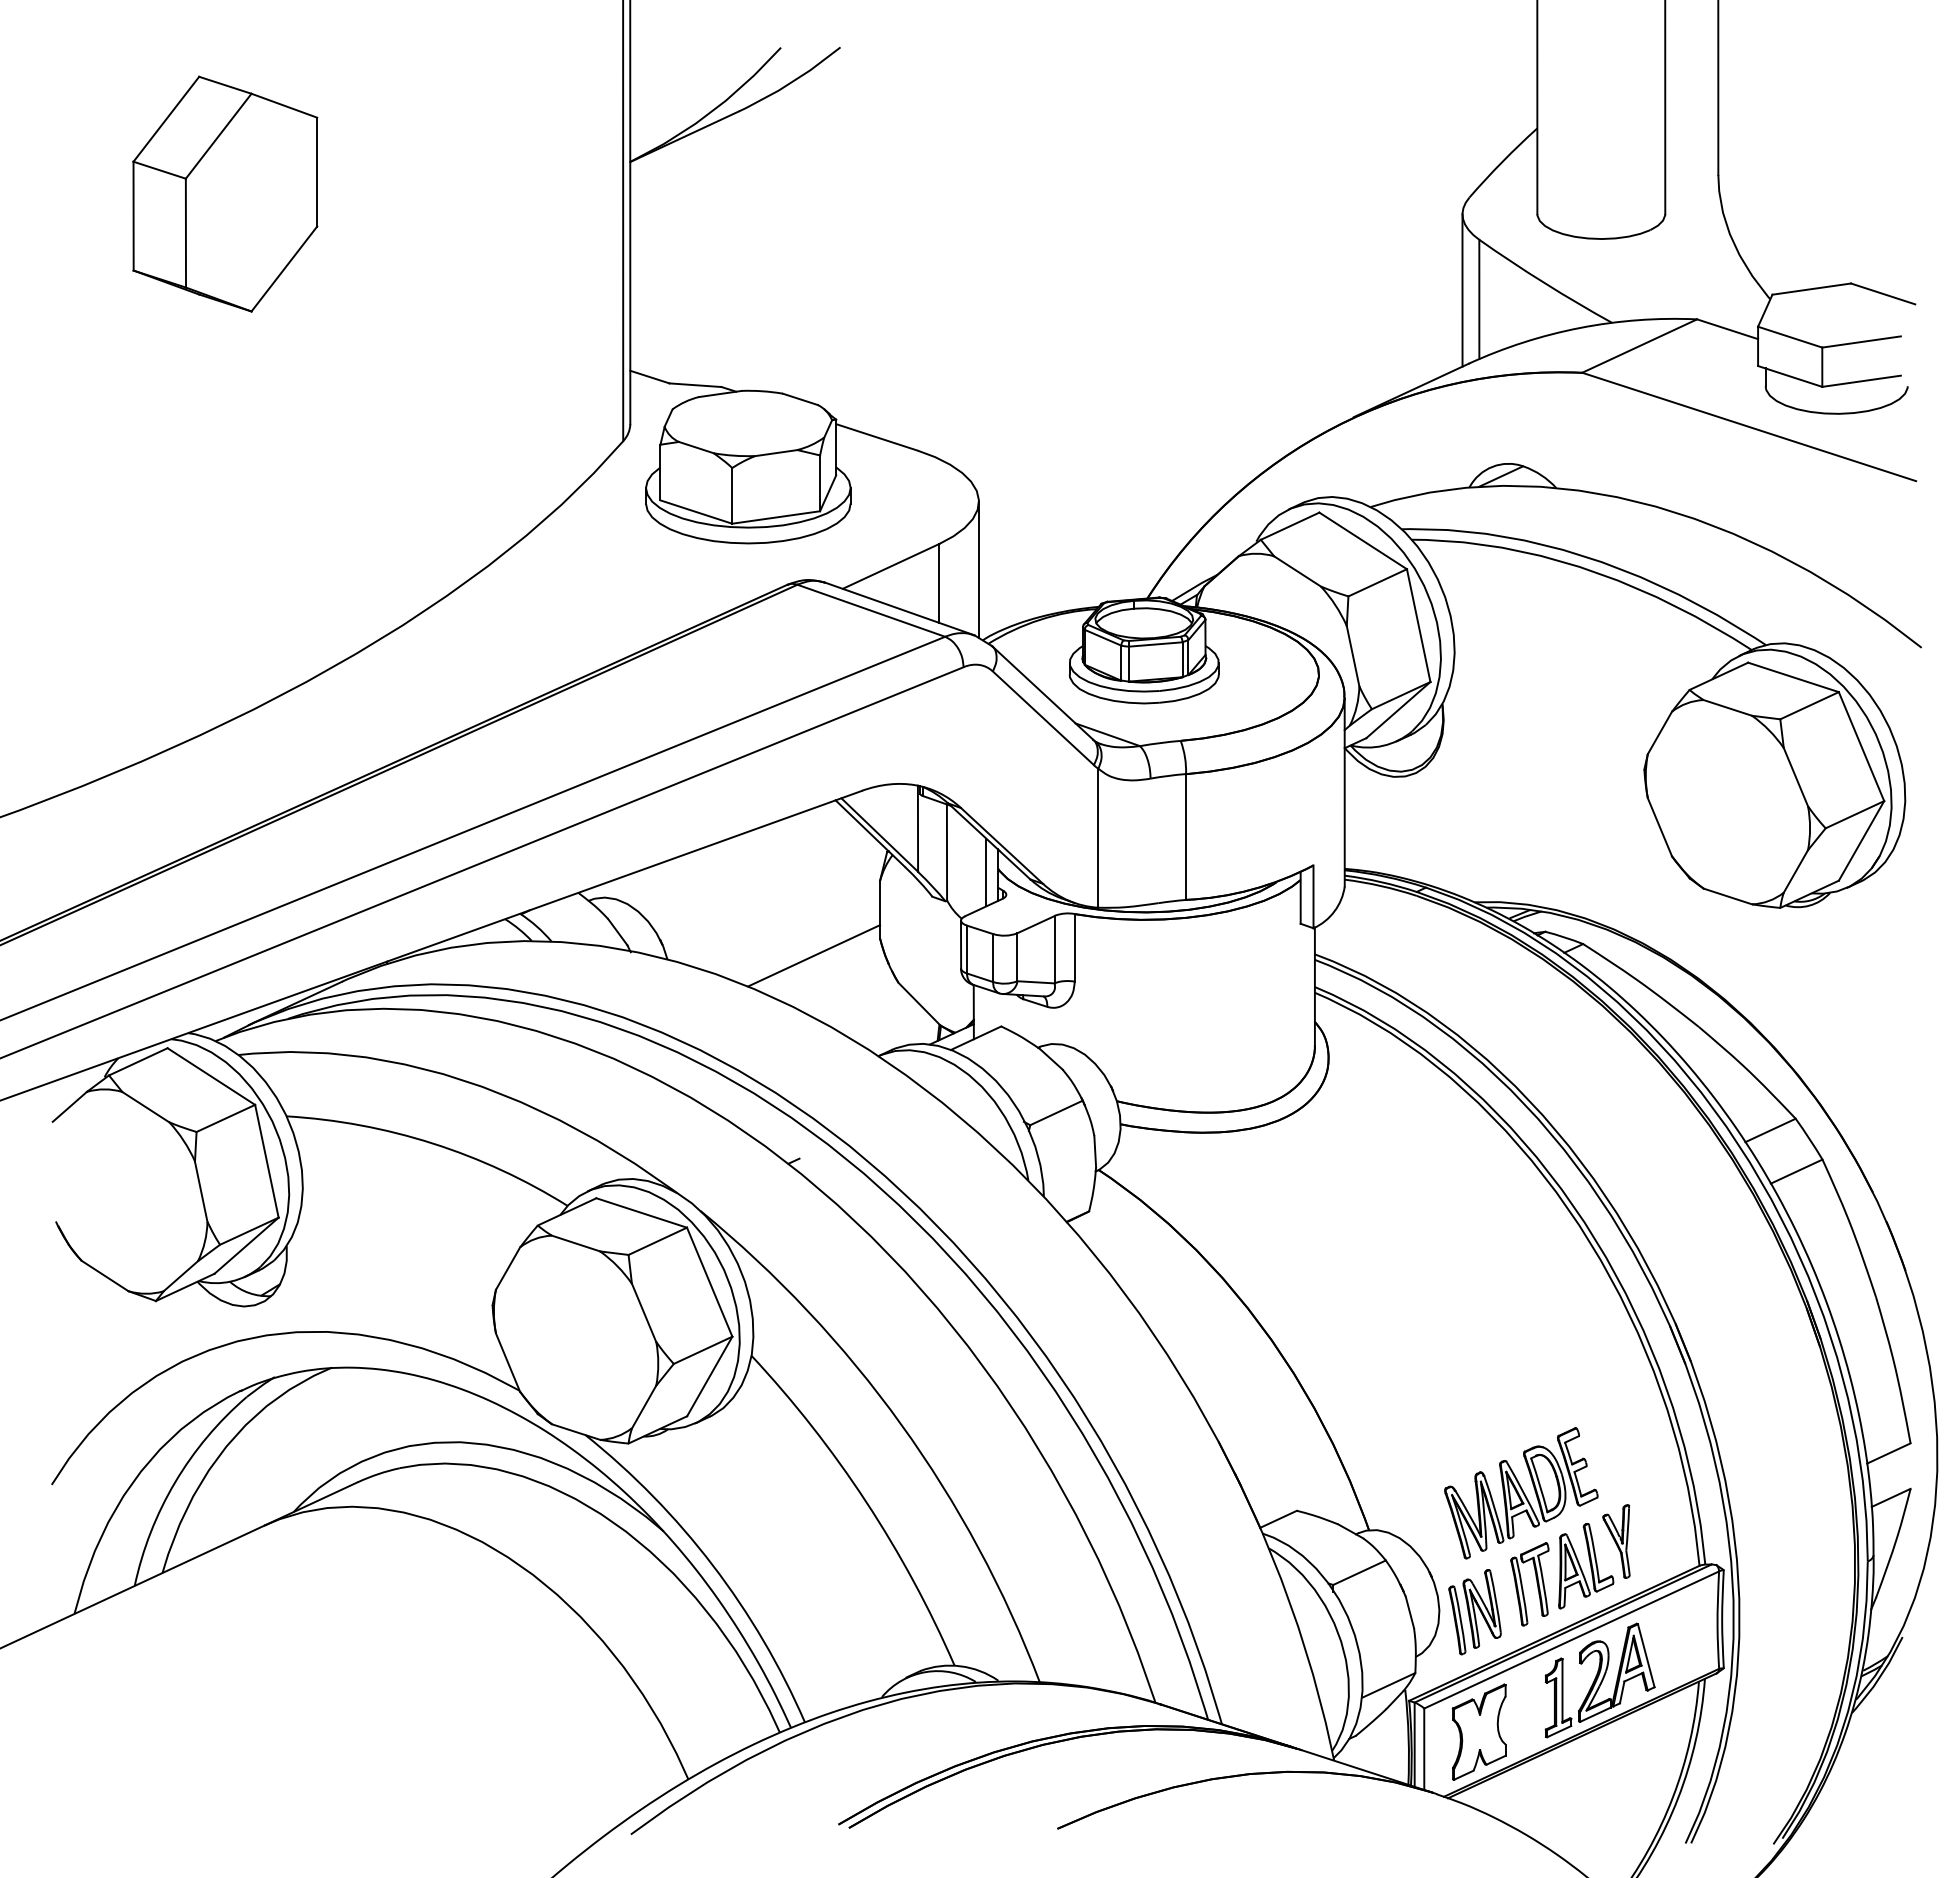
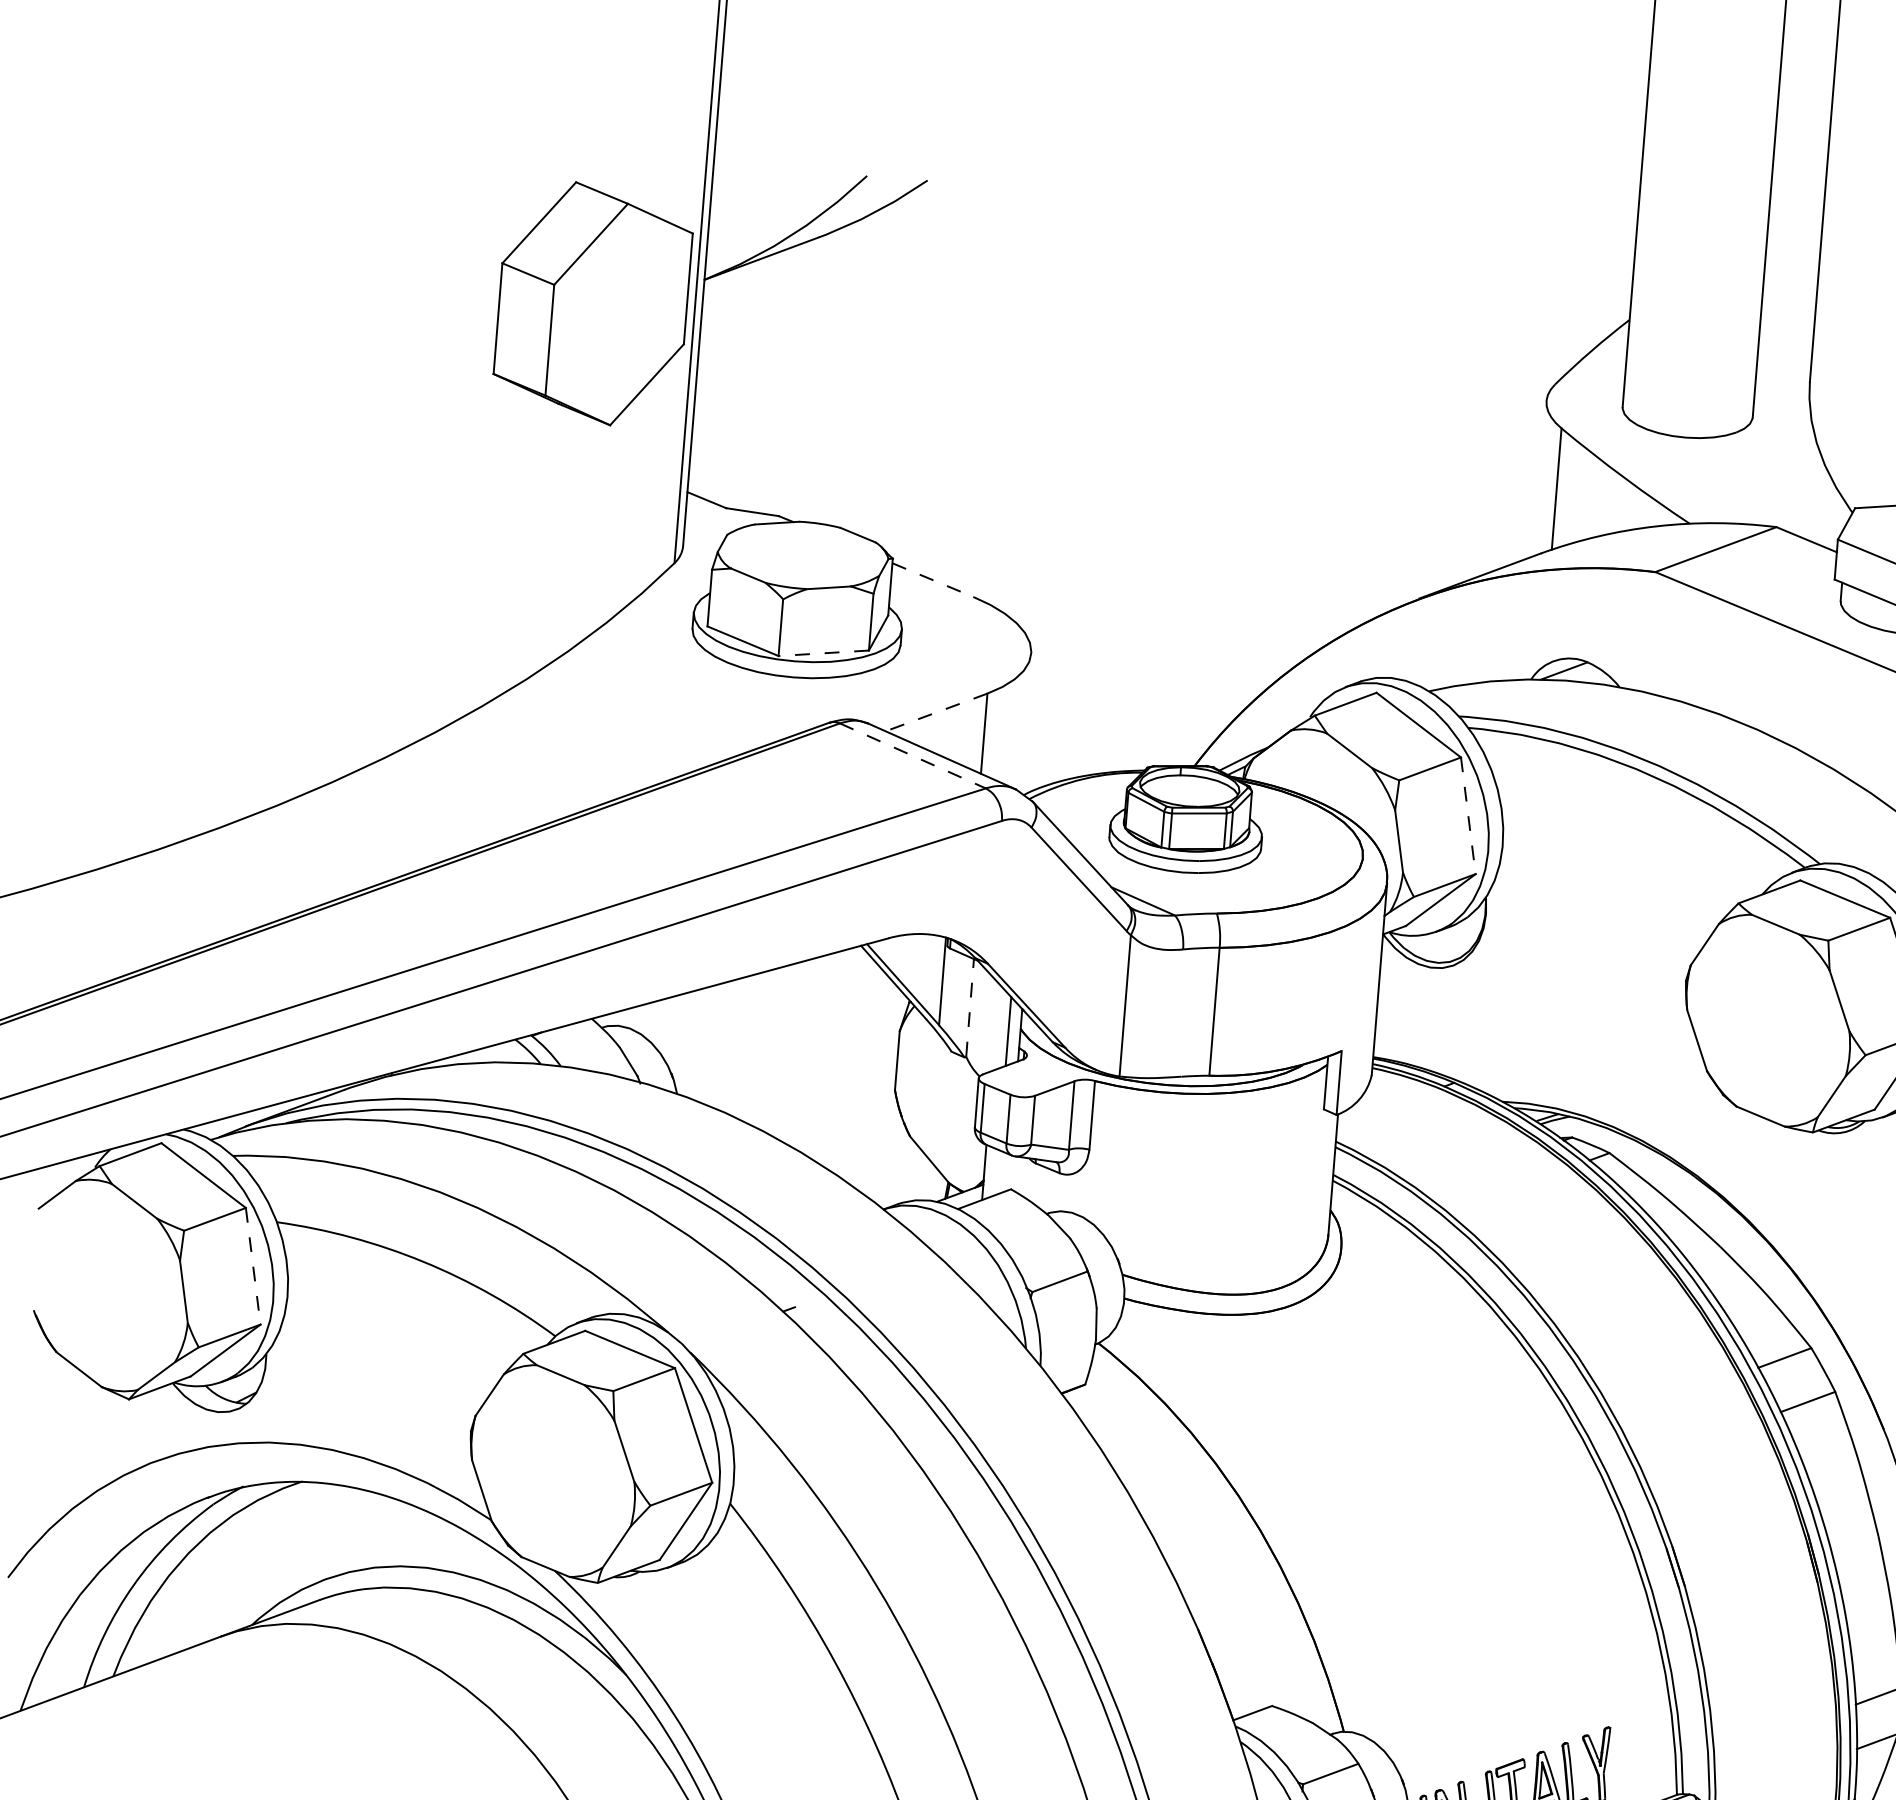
part: (225, 193) -> (593, 303), moved
line: (1462, 290) -> (1540, 478), removed
line: (876, 437) -> (932, 580), solid -> dashed
line: (775, 517) -> (823, 653), solid -> dashed
line: (890, 566) -> (936, 712), solid -> dashed
line: (978, 569) -> (1025, 722), removed
line: (871, 610) -> (913, 755), solid -> dashed
line: (1418, 625) -> (1468, 815), solid -> dashed
line: (947, 852) -> (970, 1007), solid -> dashed
line: (814, 955) -> (826, 1101), removed
line: (266, 1161) -> (252, 1266), solid -> dashed
part: (1521, 1493) -> (1501, 1706), removed

